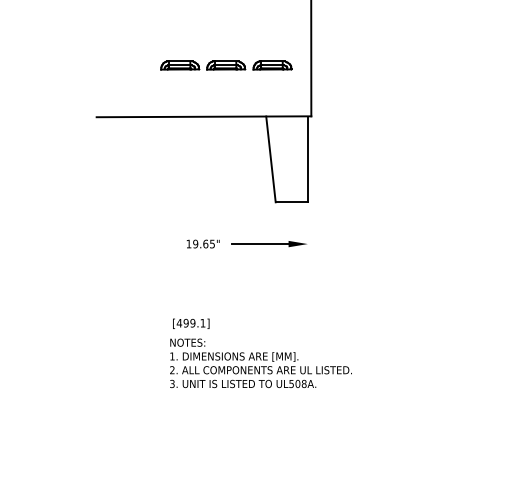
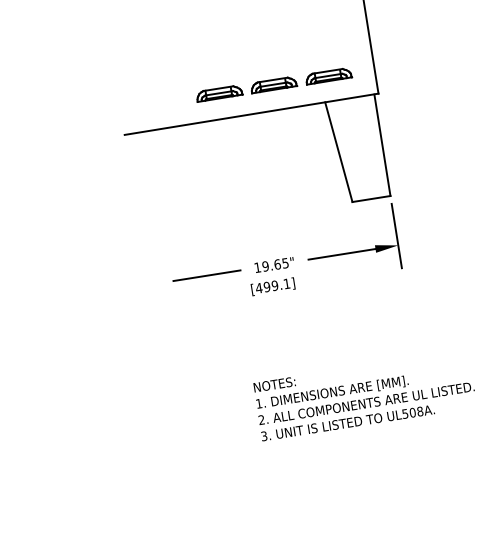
part: (226, 65) -> (274, 84), moved
line: (307, 236) -> (396, 236), added
line: (145, 244) -> (206, 276), added
text: (191, 323) -> (273, 286), moved

